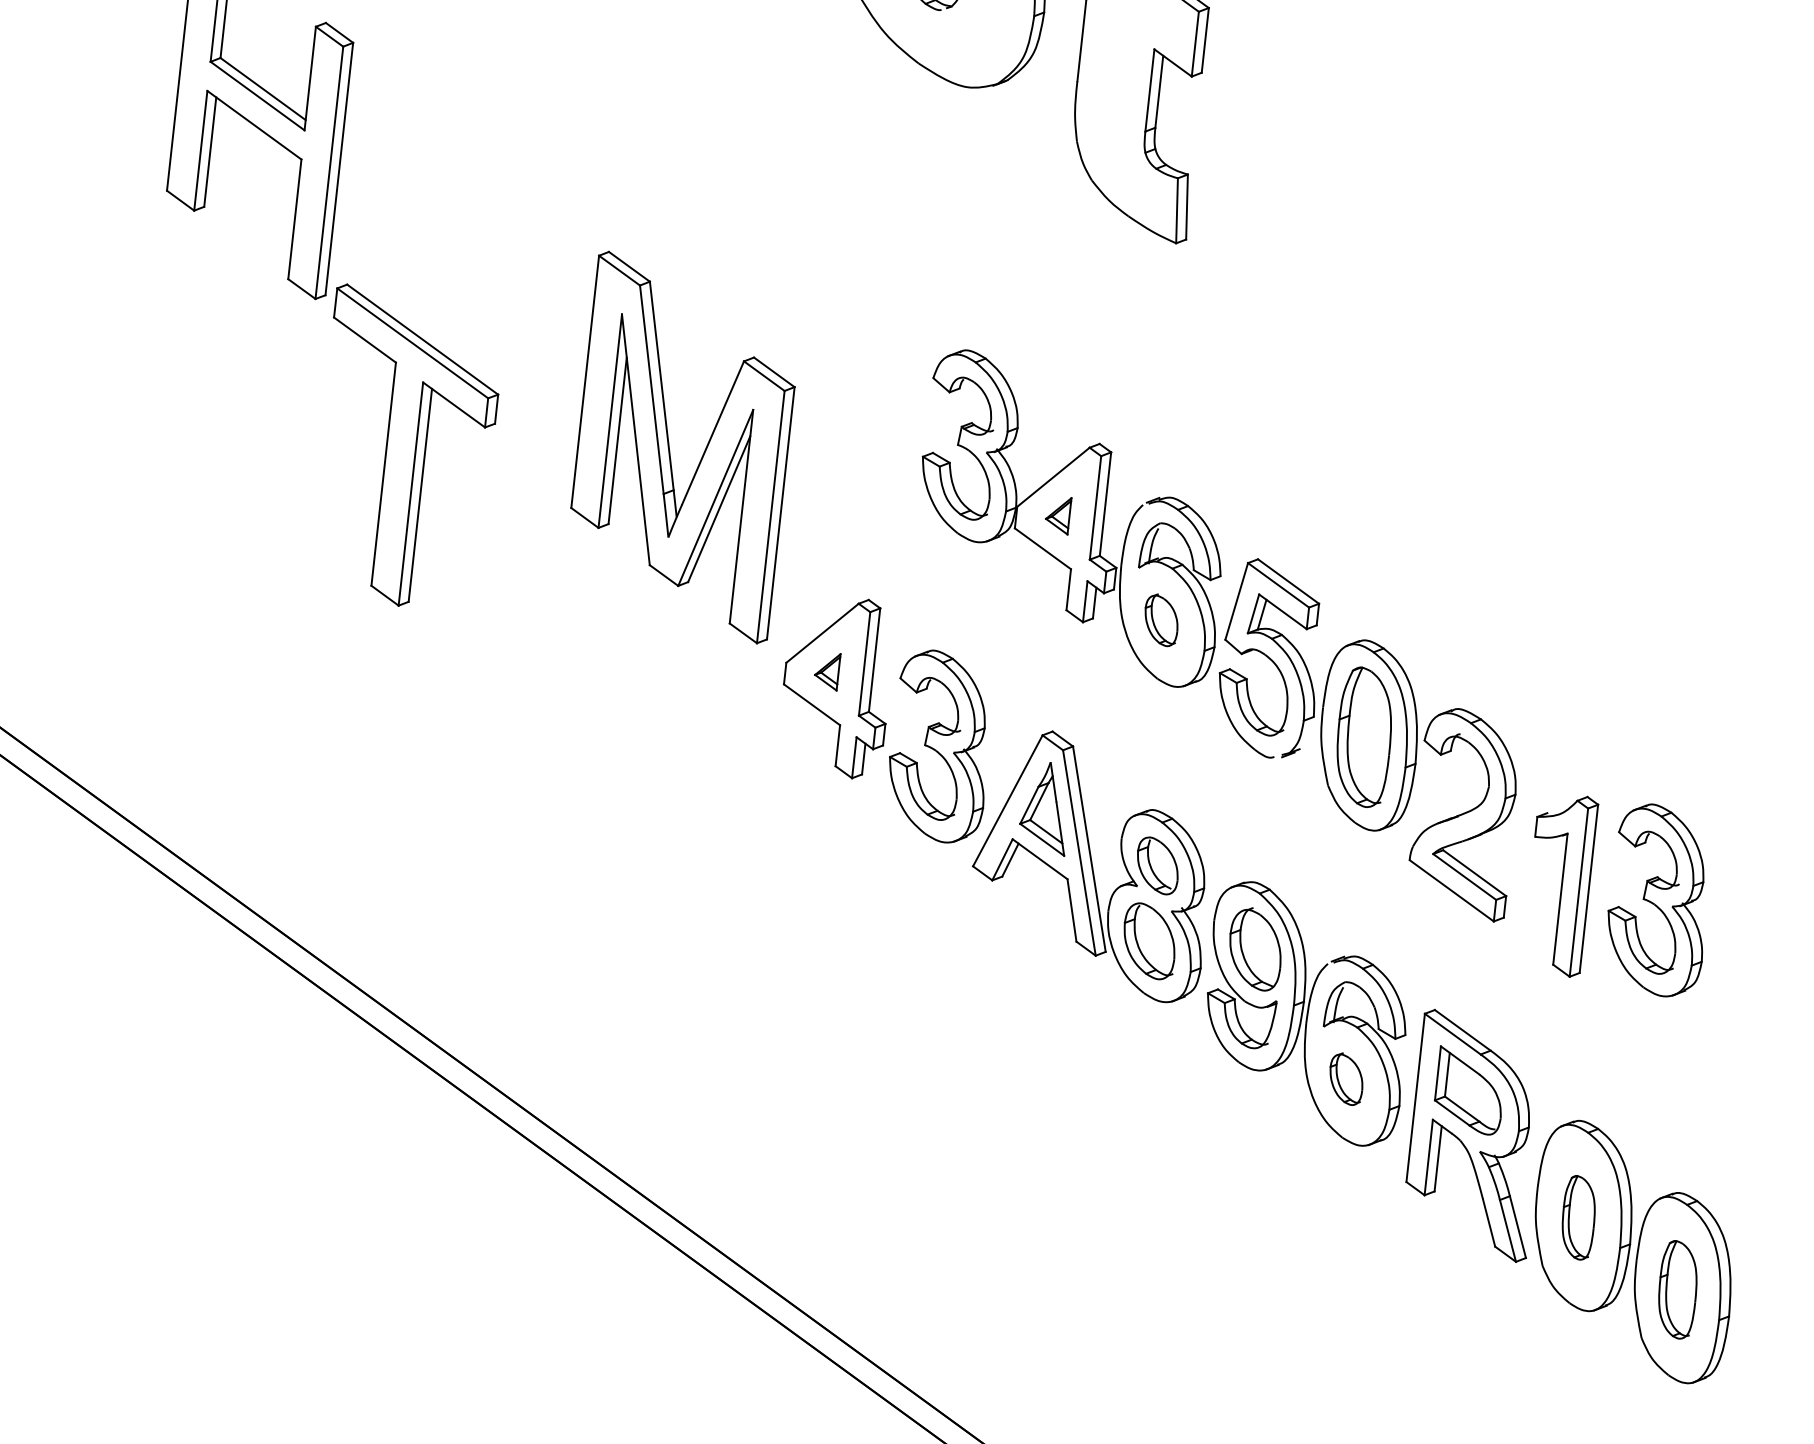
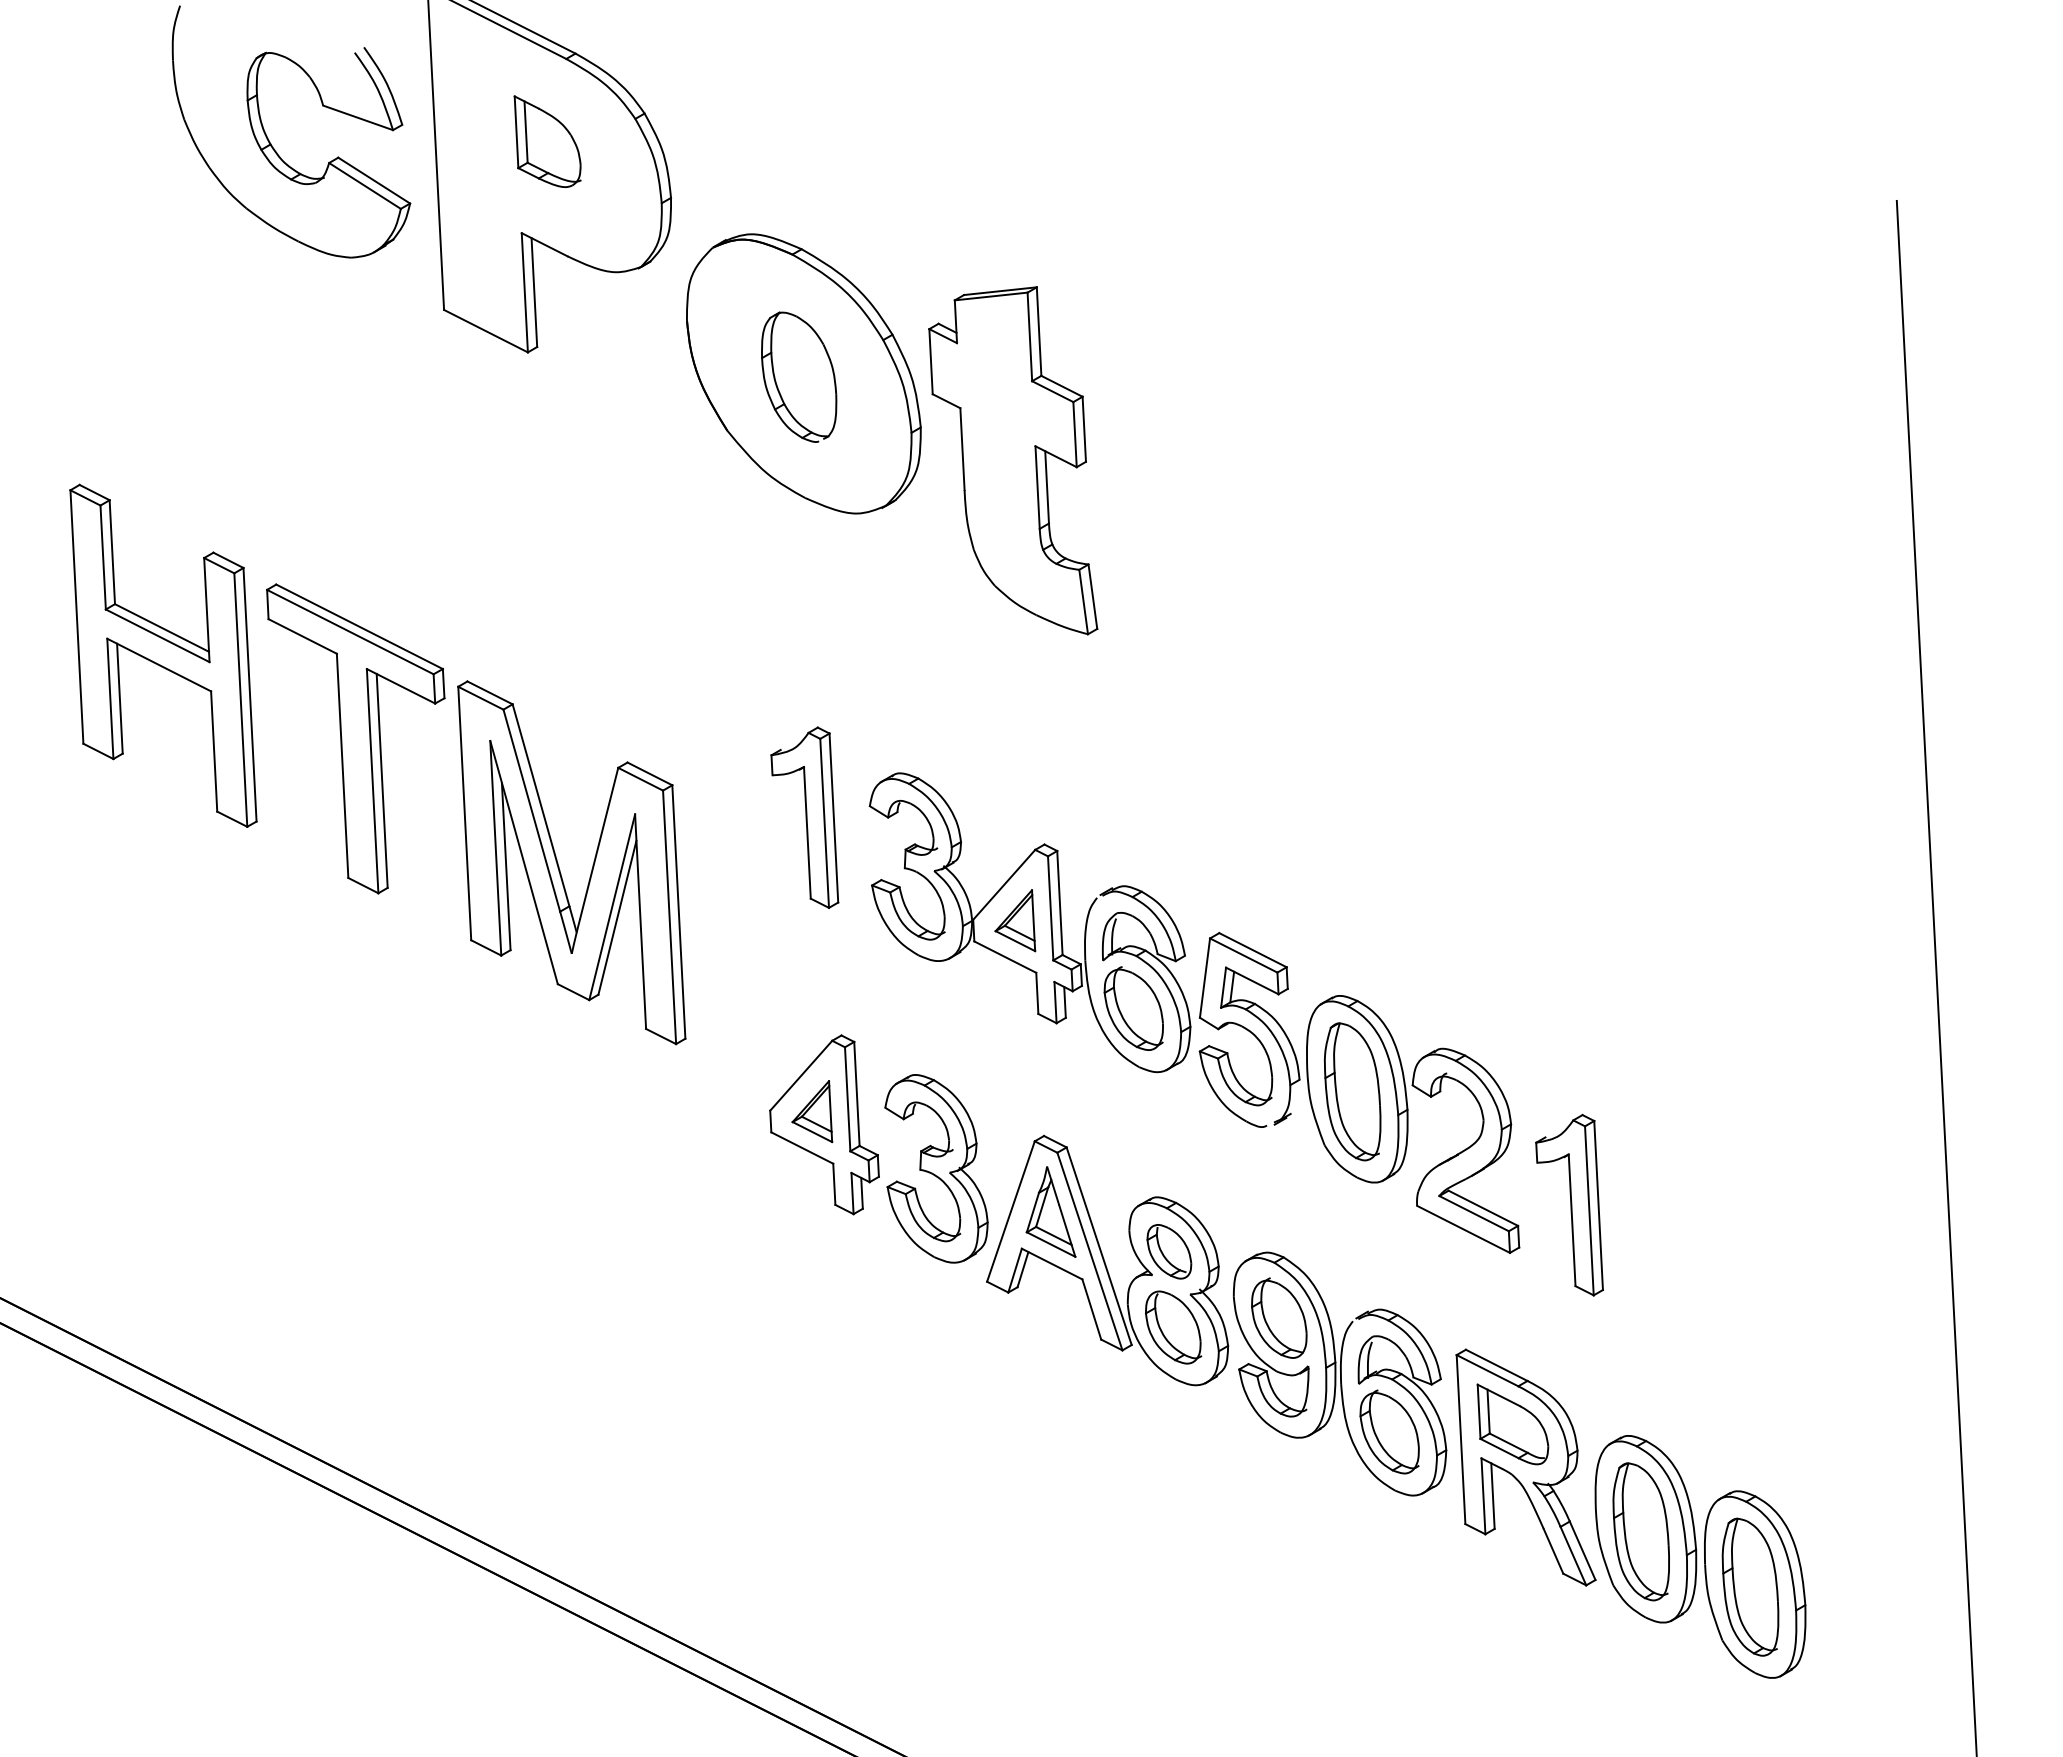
part: (867, 378) -> (804, 817), added
part: (400, 449) -> (355, 738), moved
part: (670, 449) -> (559, 866), moved
part: (1058, 514) -> (1015, 920), size x1.67
part: (1161, 620) -> (1133, 1008), size x1.67
part: (827, 670) -> (812, 1111), size x1.67
part: (1659, 900) -> (1670, 1205), removed
part: (1346, 1078) -> (1389, 1431), size x1.67
part: (1578, 1217) -> (1640, 1531), size x1.67
part: (1677, 1289) -> (1750, 1586), size x1.43

